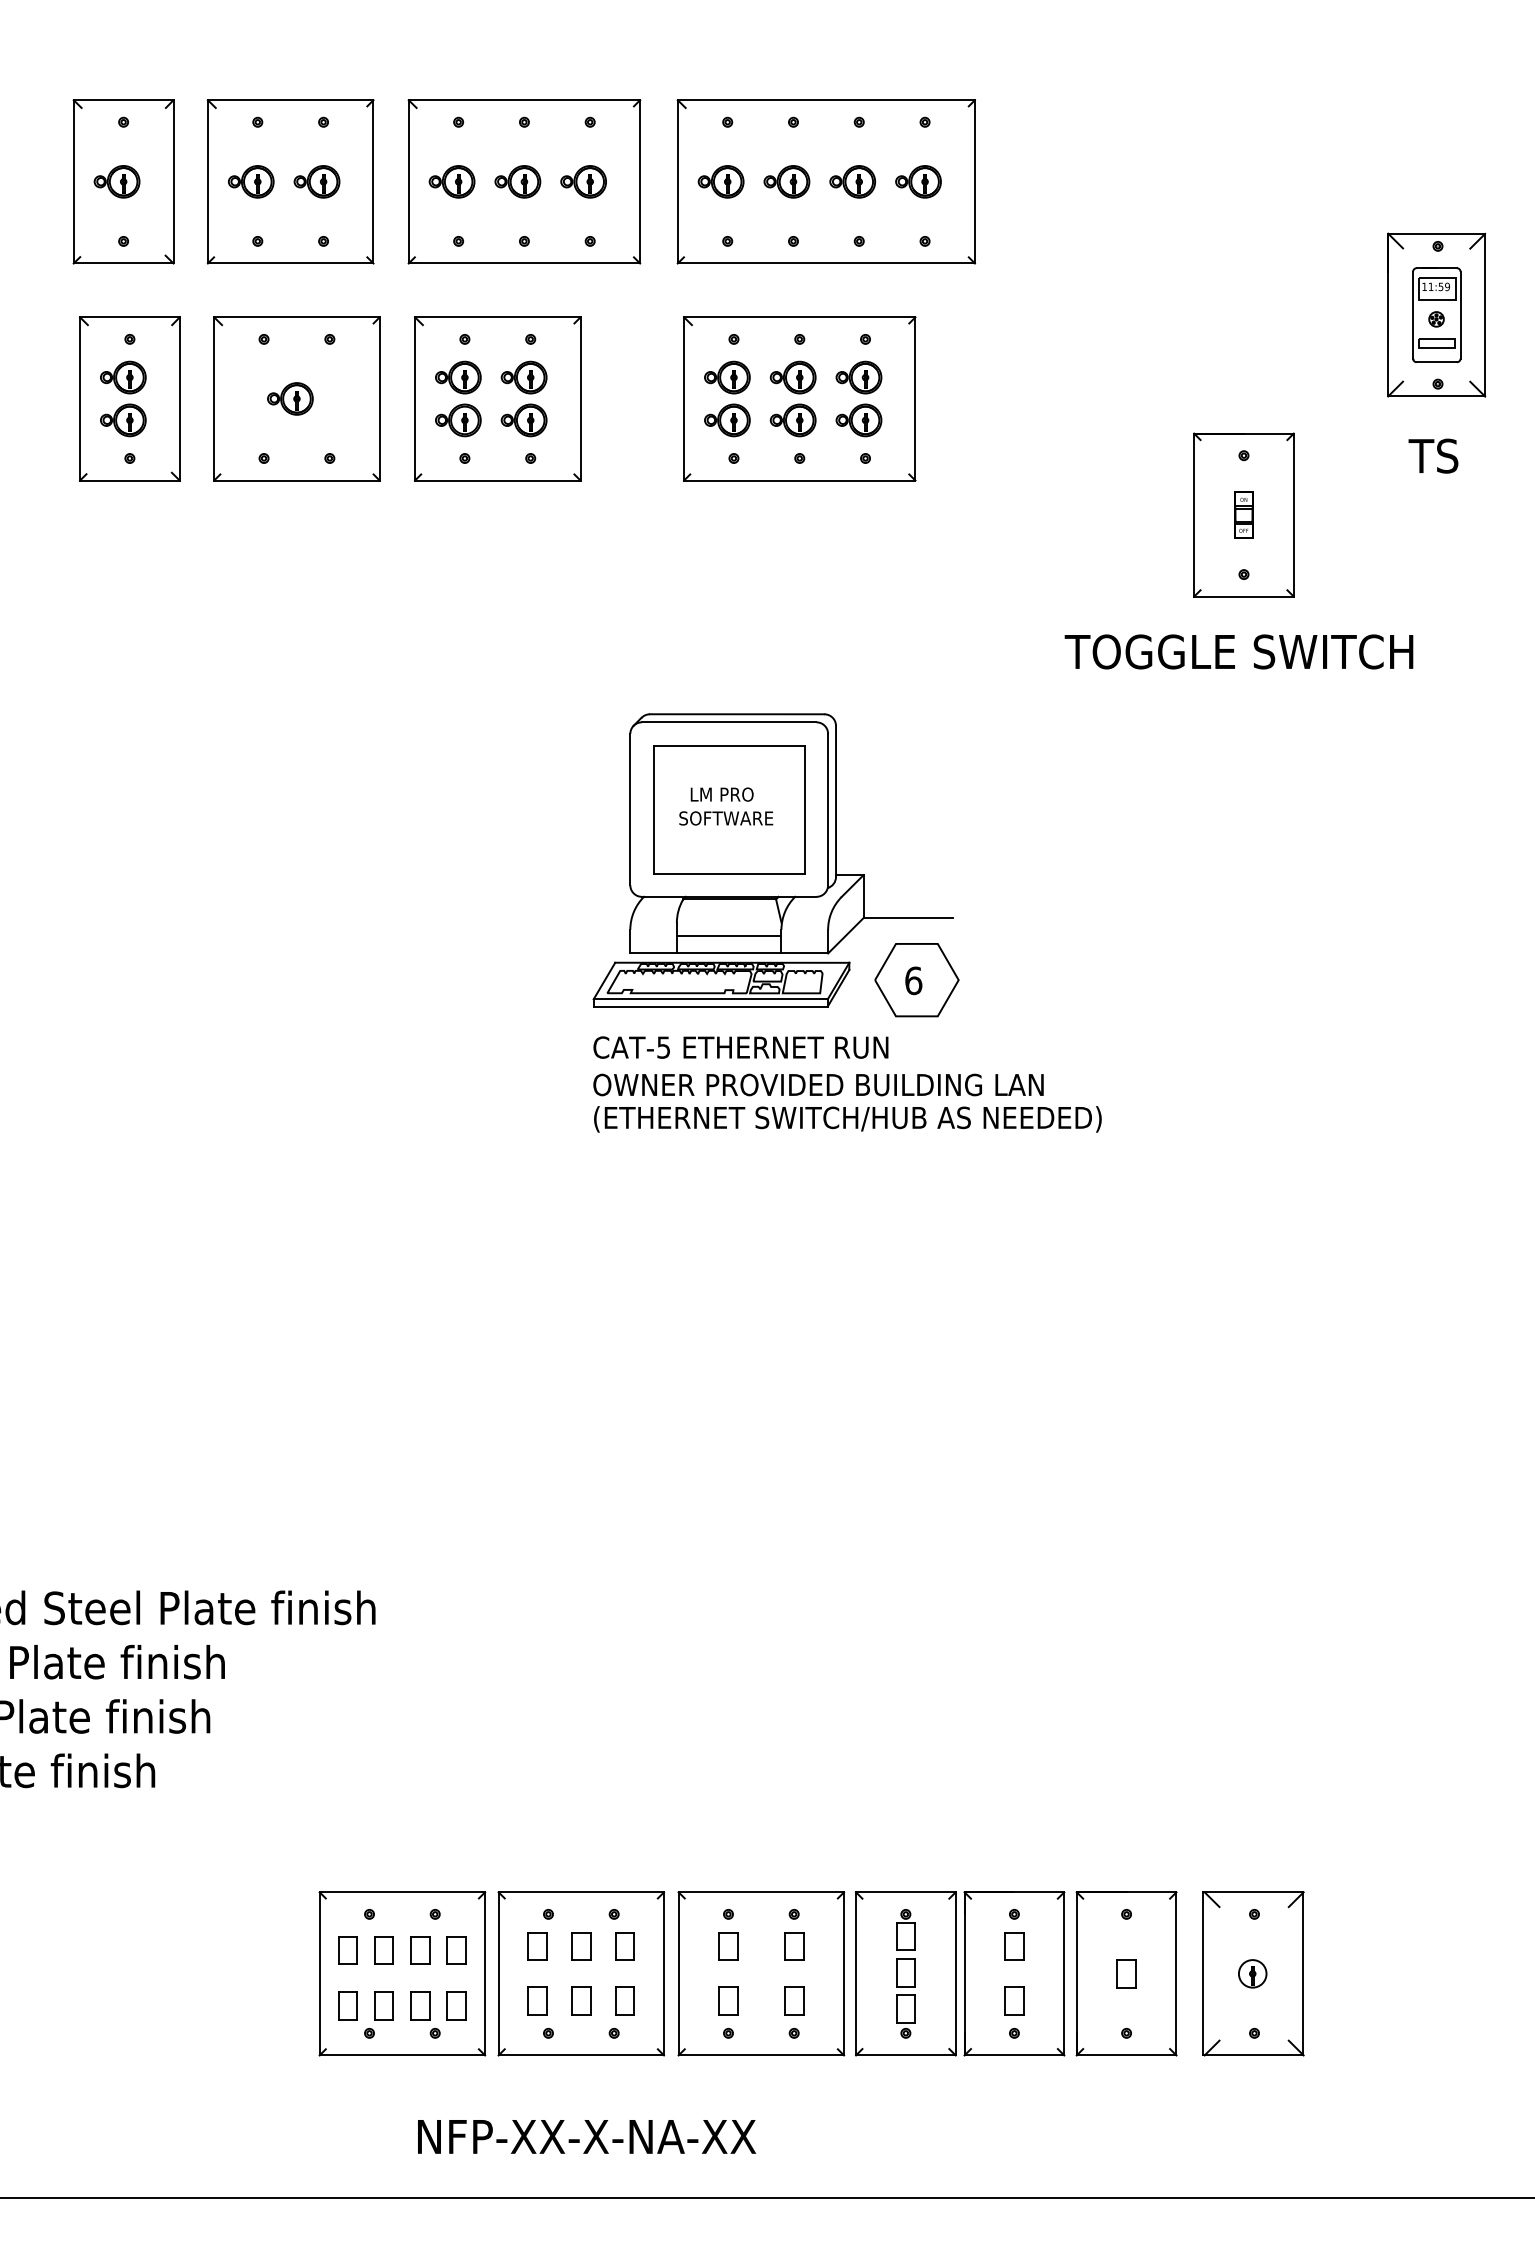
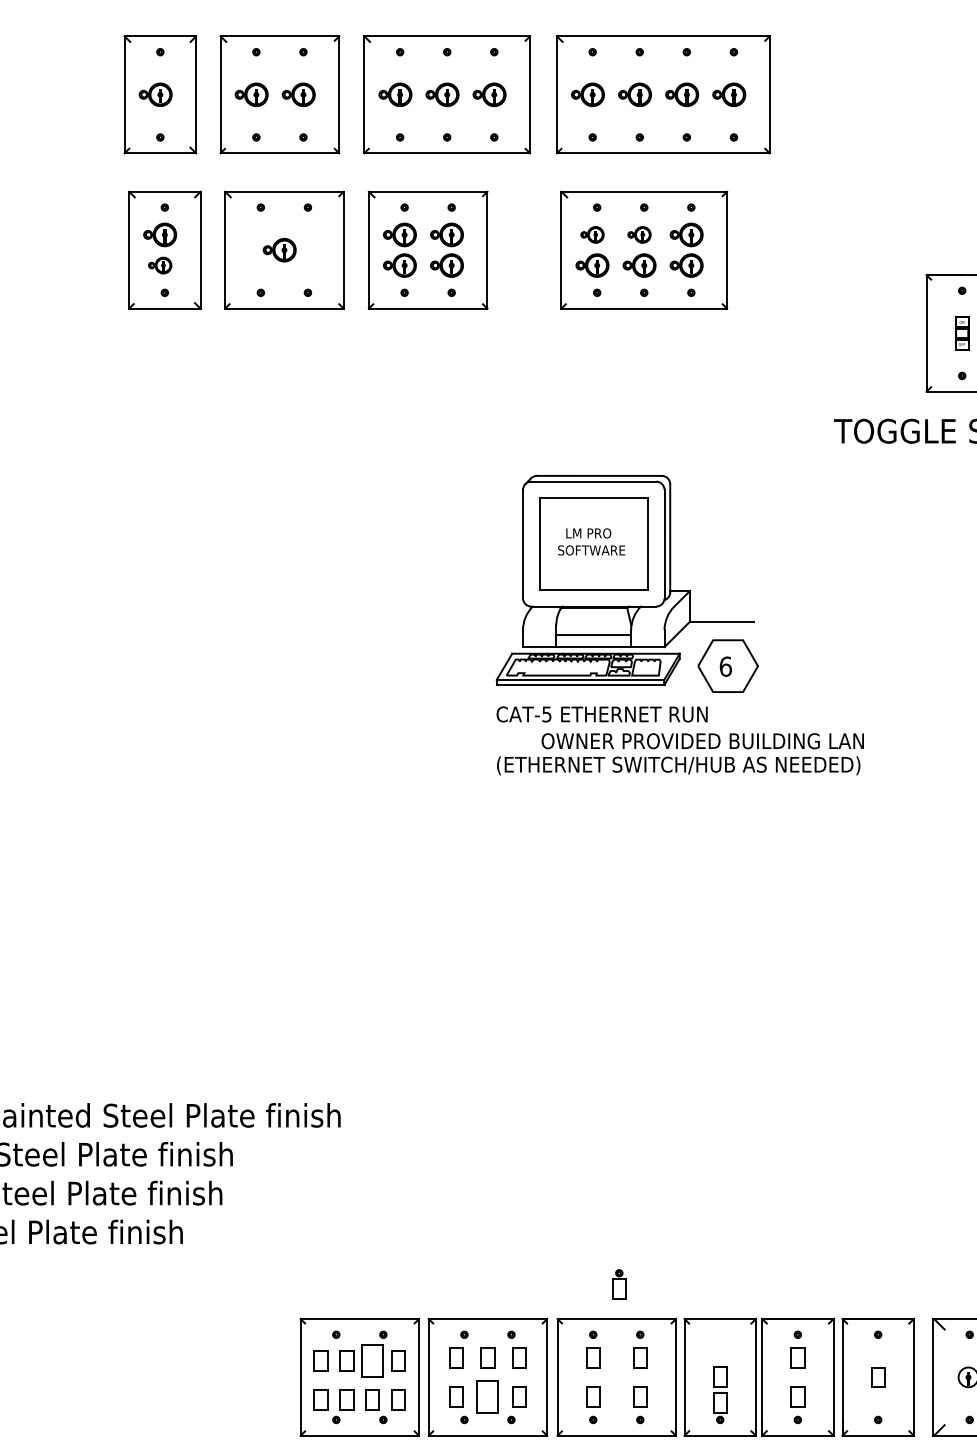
part: (727, 377) -> (592, 234), size x0.7
part: (792, 377) -> (639, 234), size x0.7
part: (123, 420) -> (160, 265), size x0.7
text: (818, 1084) -> (702, 740), moved
part: (905, 1929) -> (619, 1284), moved
part: (420, 1950) -> (372, 1360), size x1.6
part: (581, 2000) -> (488, 1396), size x1.6

